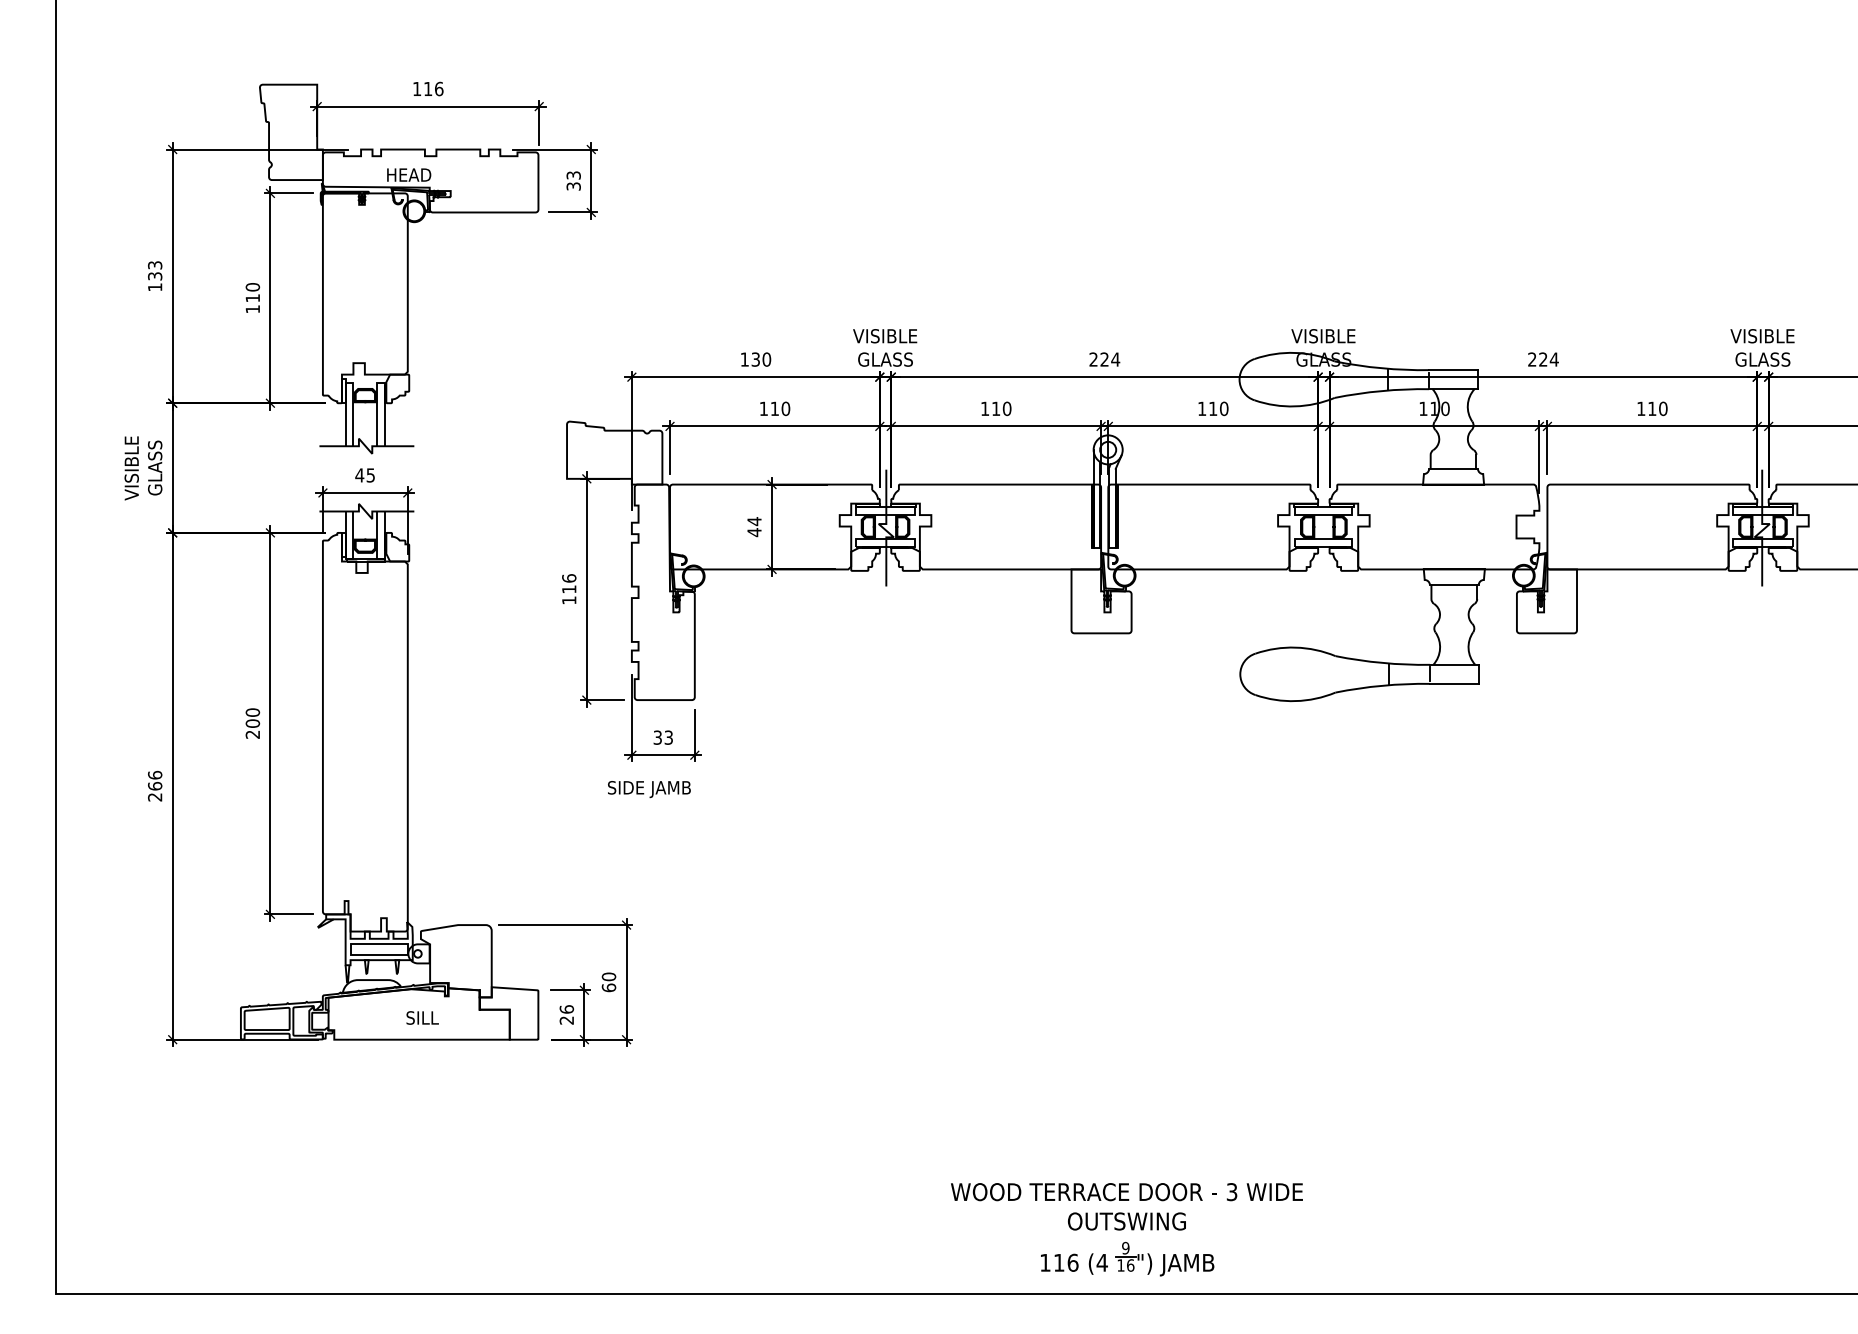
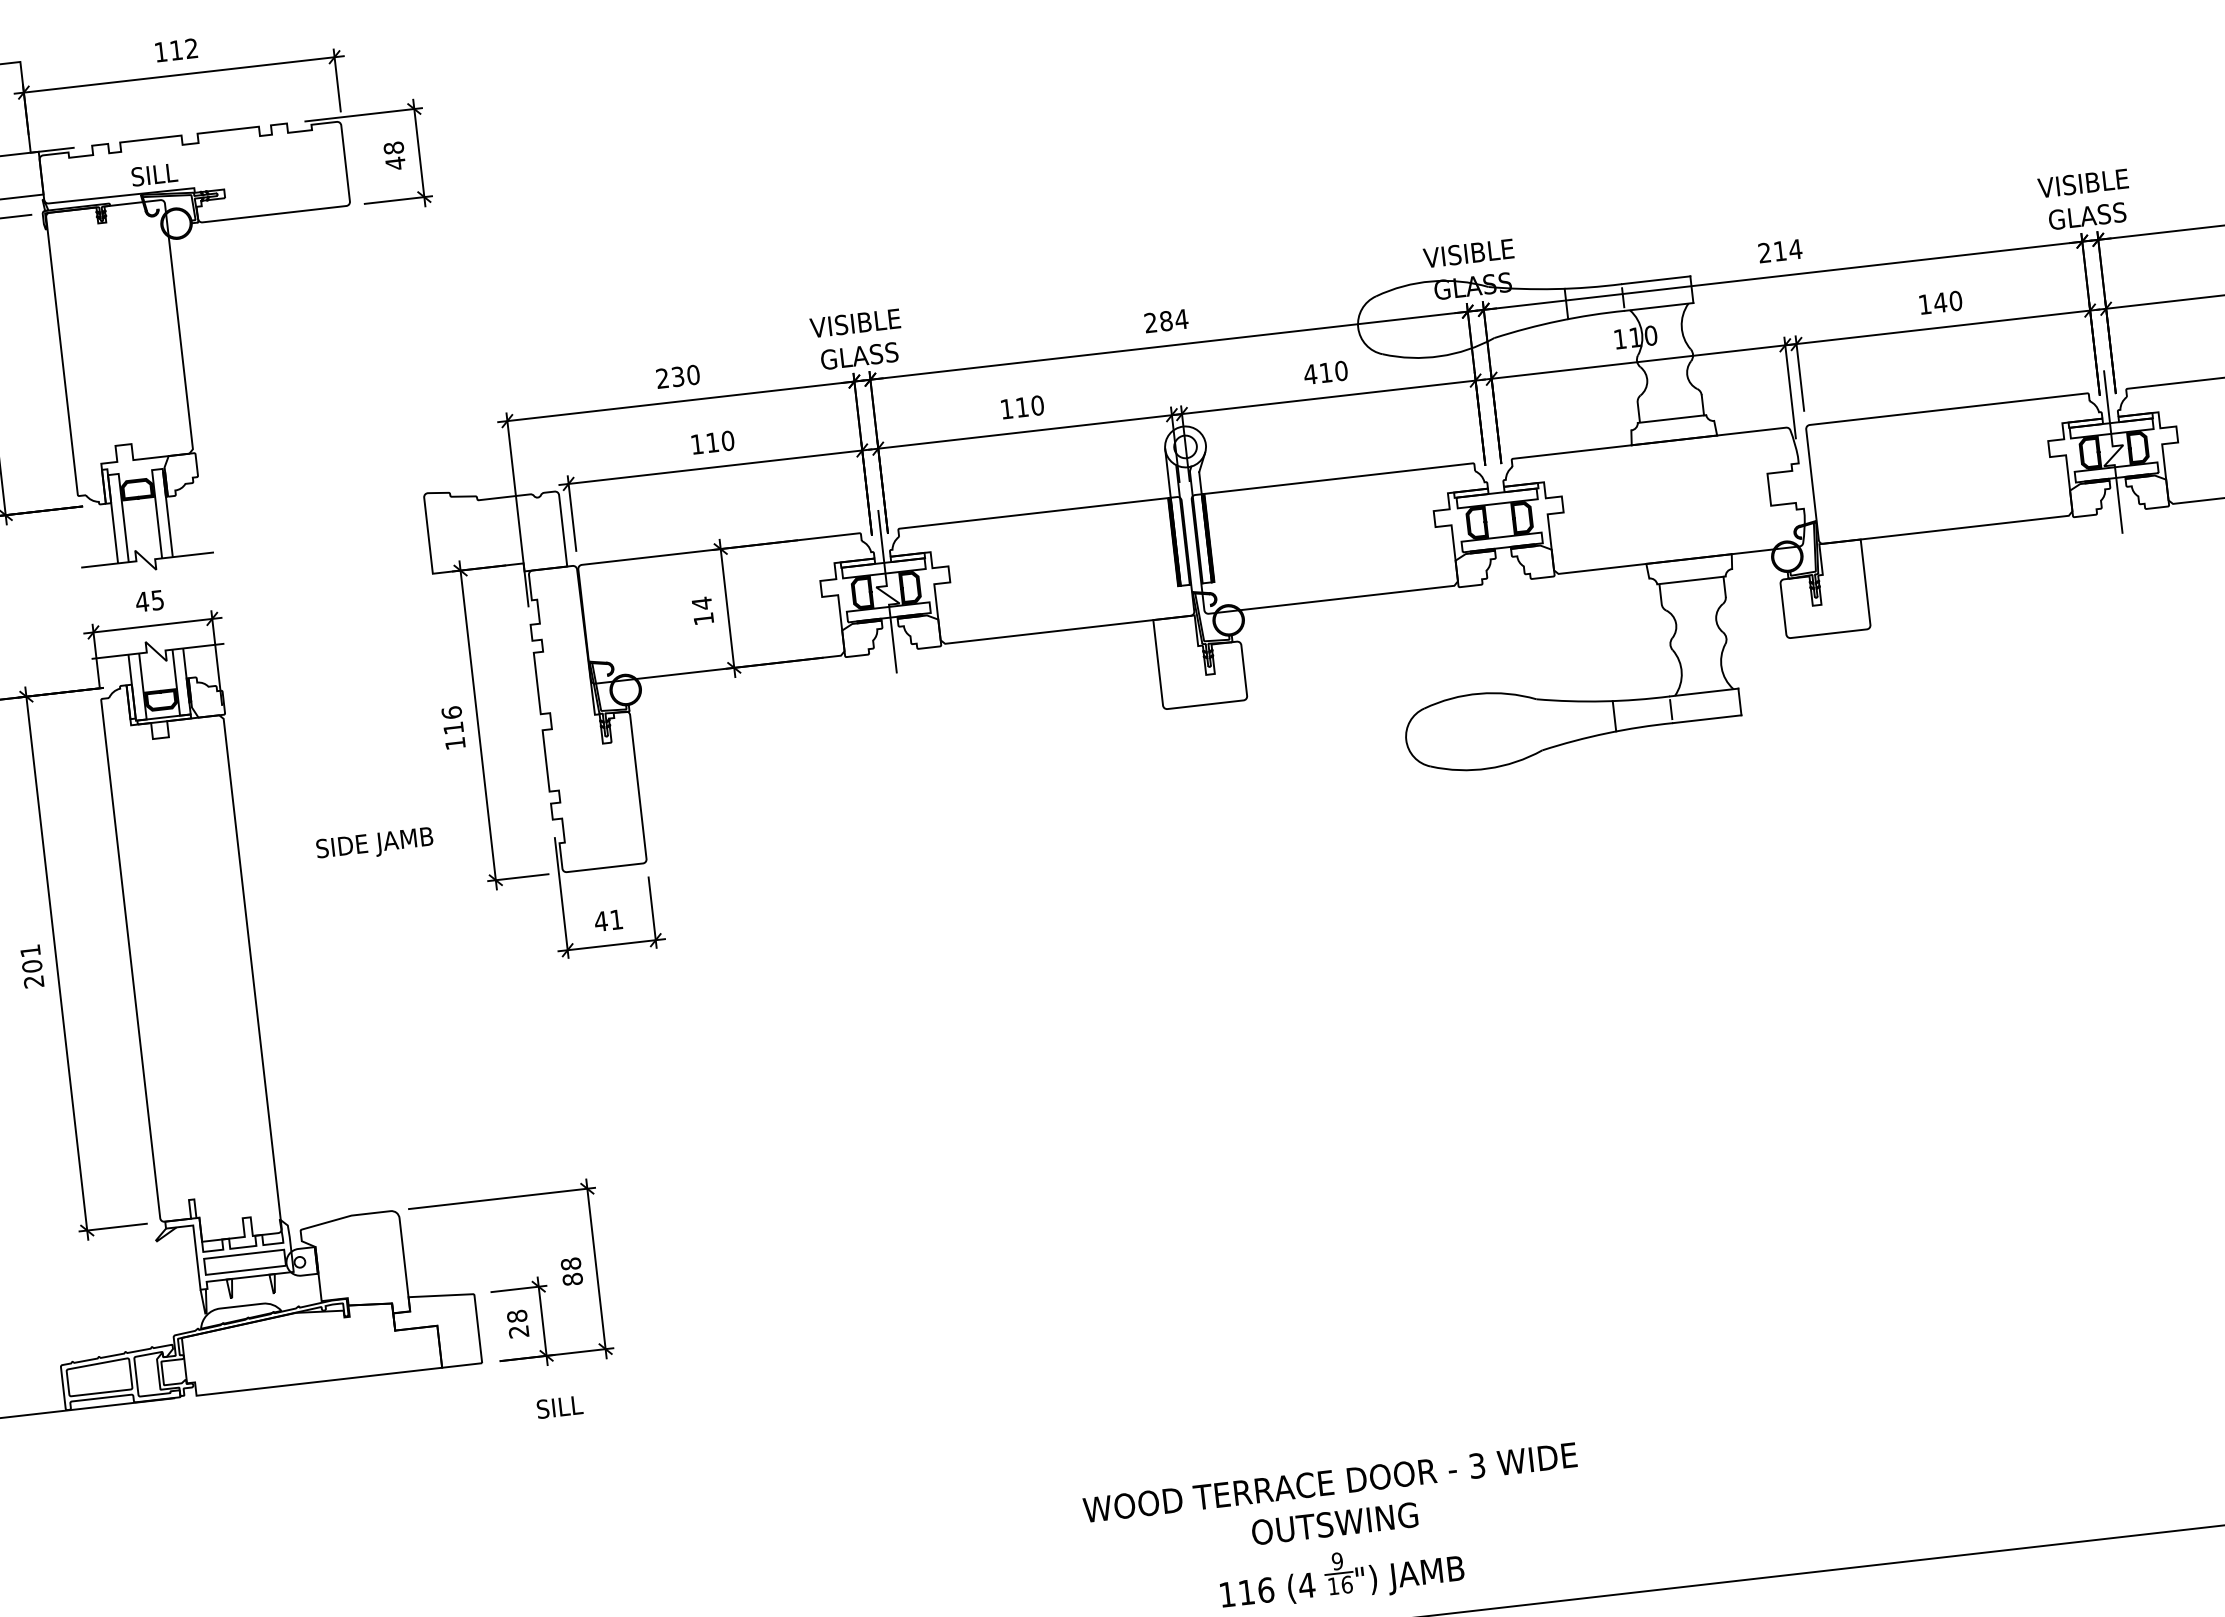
text: (439, 88) -> (192, 47), 116 -> 112
text: (408, 174) -> (162, 173), HEAD -> SILL
text: (573, 181) -> (394, 156), 33 -> 48
text: (744, 359) -> (662, 378), 130 -> 230
text: (1104, 359) -> (1166, 321), 224 -> 284
text: (1543, 359) -> (1780, 251), 224 -> 214
text: (1201, 408) -> (1309, 374), 110 -> 410
text: (1651, 408) -> (1939, 302), 110 -> 140
text: (754, 532) -> (703, 618), 44 -> 14
text: (252, 712) -> (29, 950), 200 -> 201
text: (662, 737) -> (607, 920), 33 -> 41
text: (649, 789) -> (375, 844), moved
text: (608, 982) -> (571, 1271), 60 -> 88
text: (566, 1009) -> (516, 1316), 26 -> 28
text: (422, 1017) -> (559, 1406), moved

